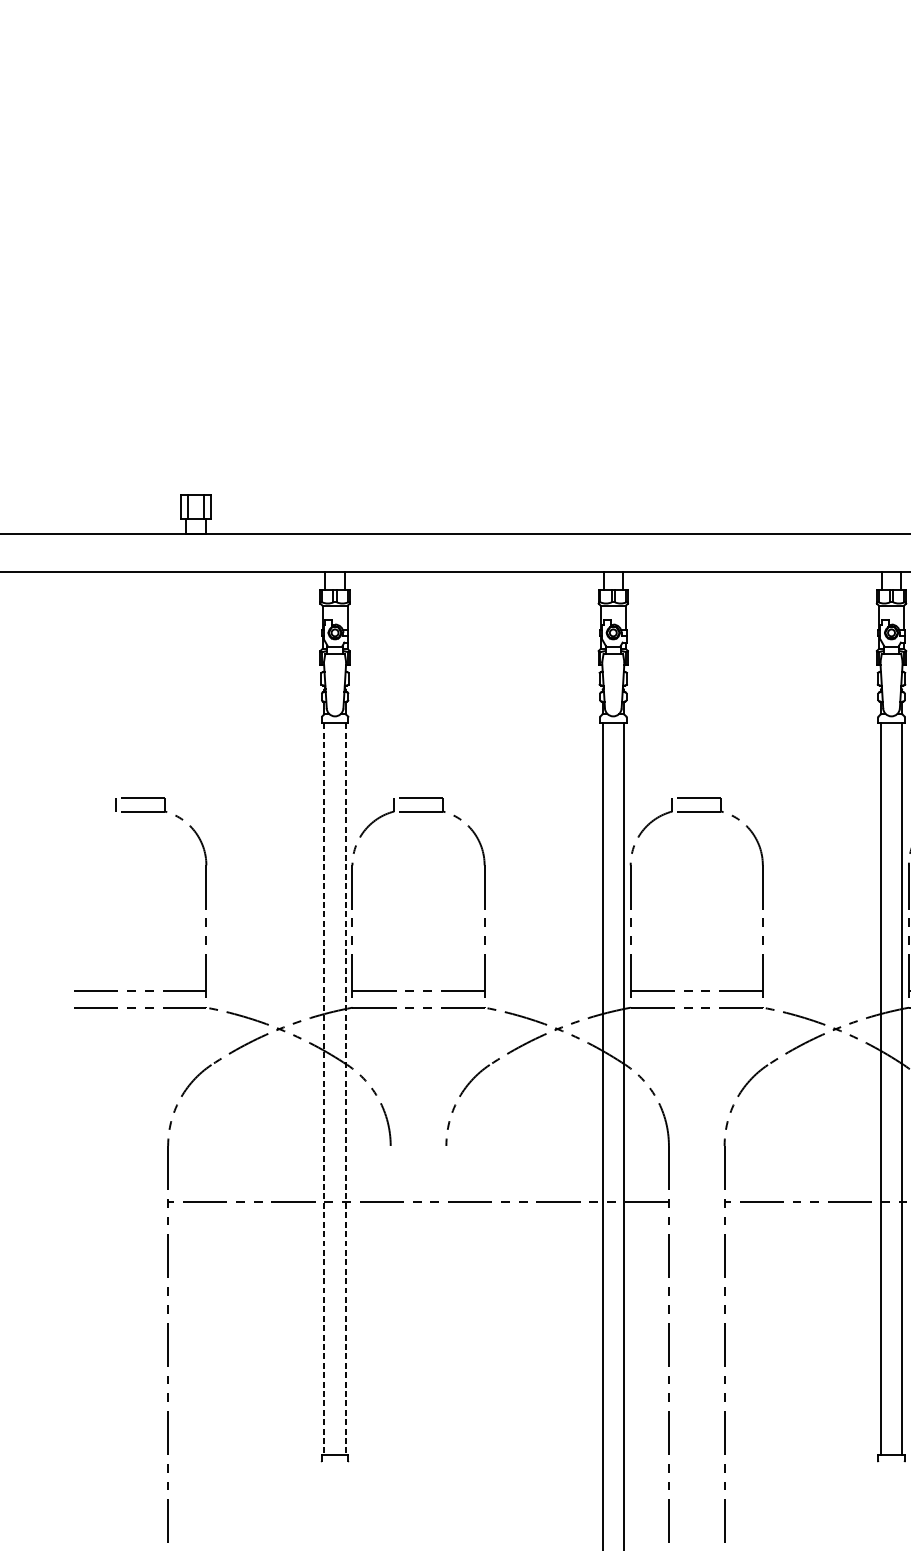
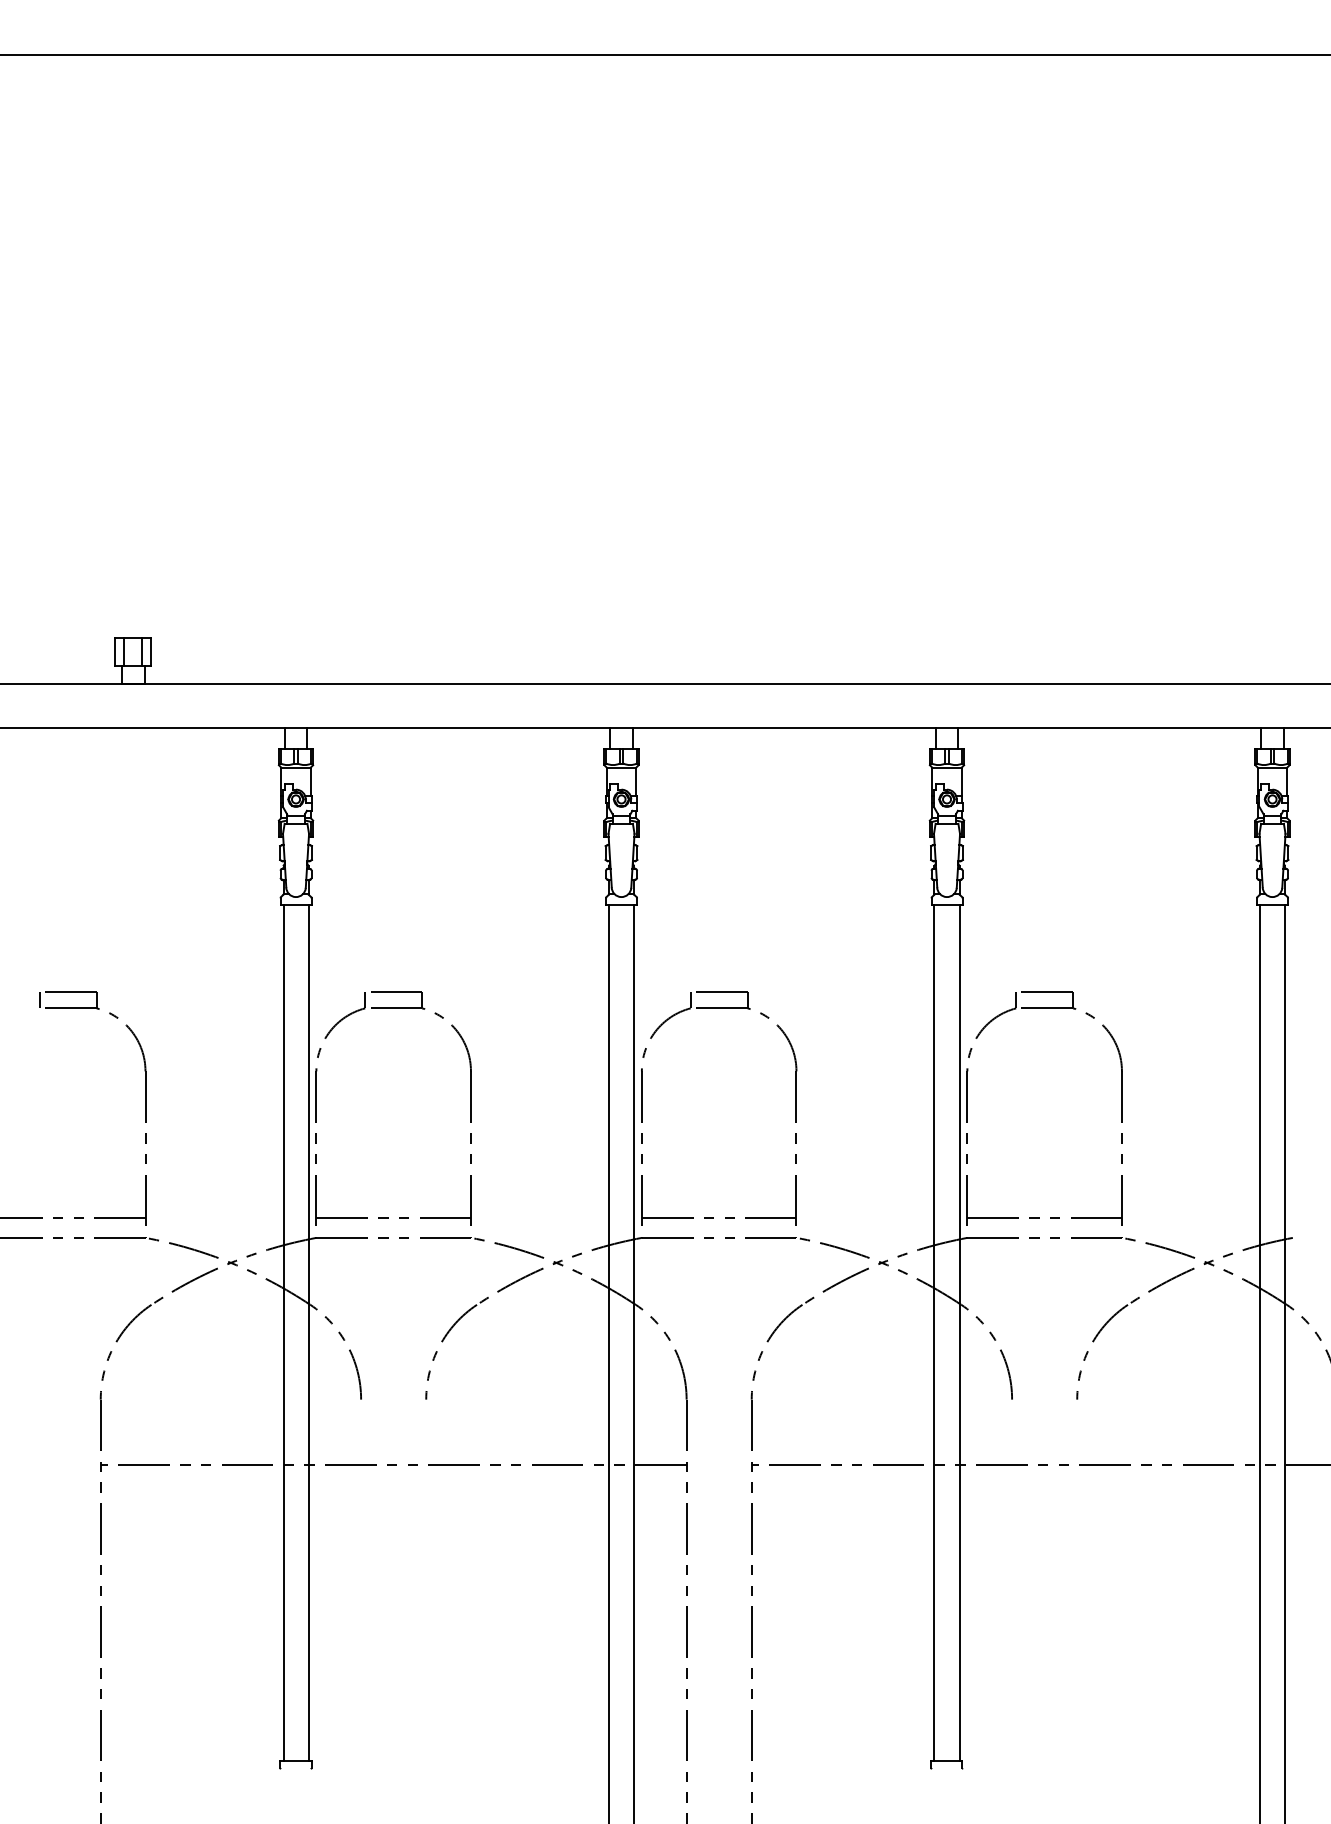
line: (324, 1089) -> (283, 1333), dashed -> solid
line: (345, 1089) -> (308, 1333), dashed -> solid

